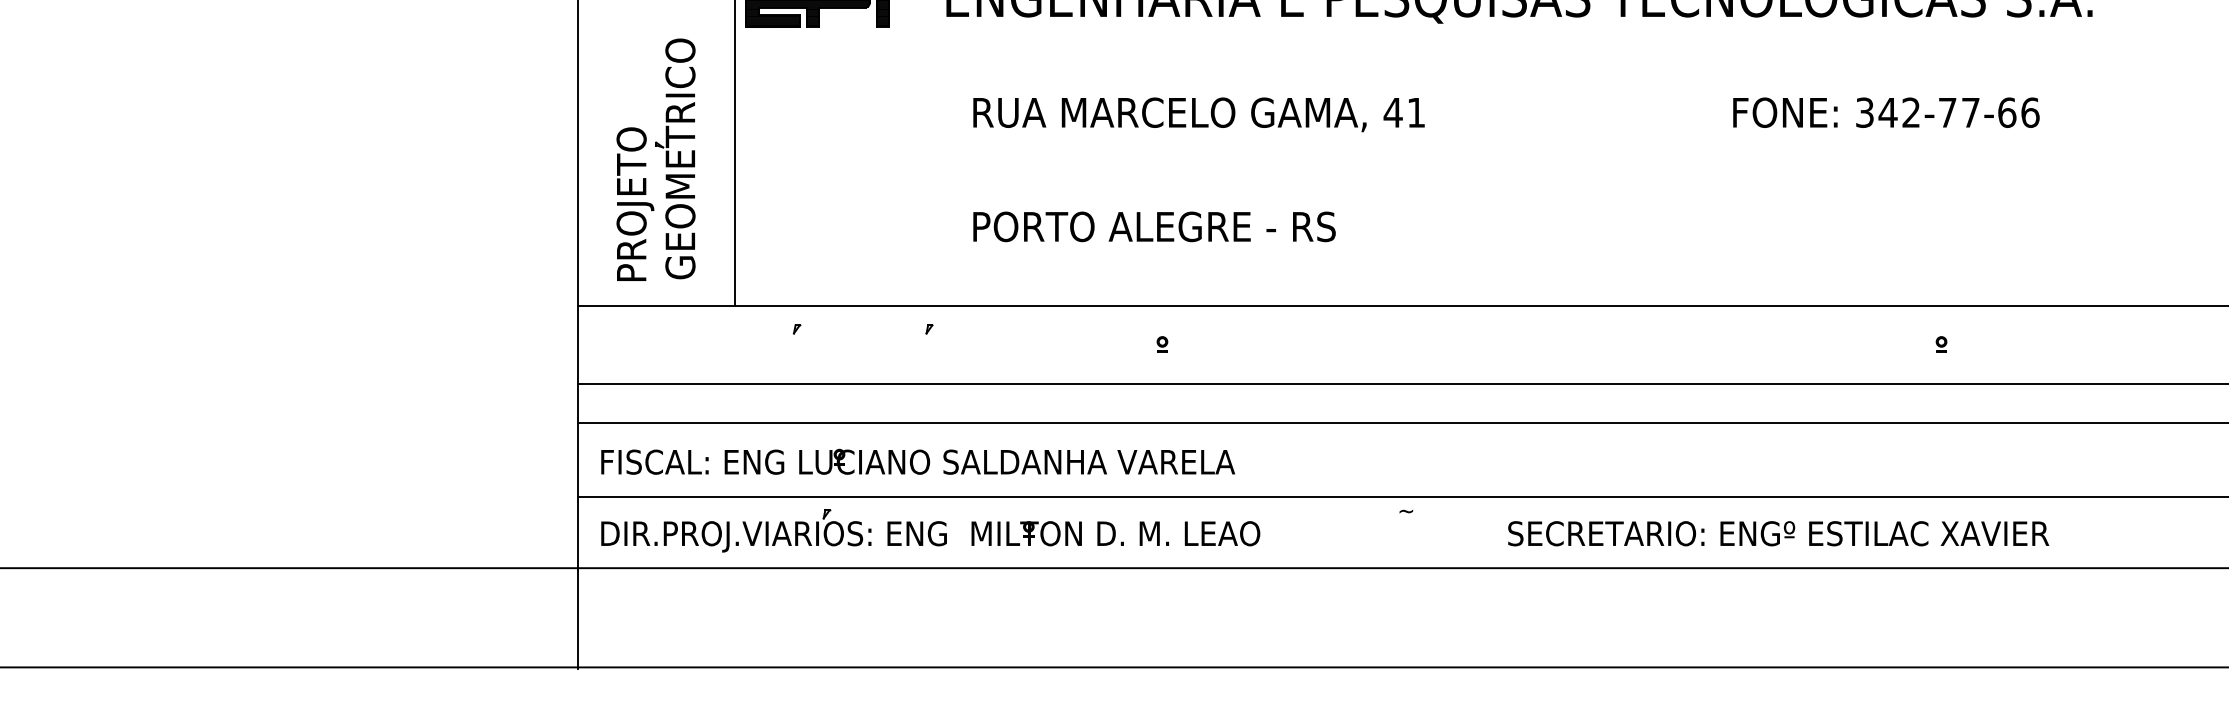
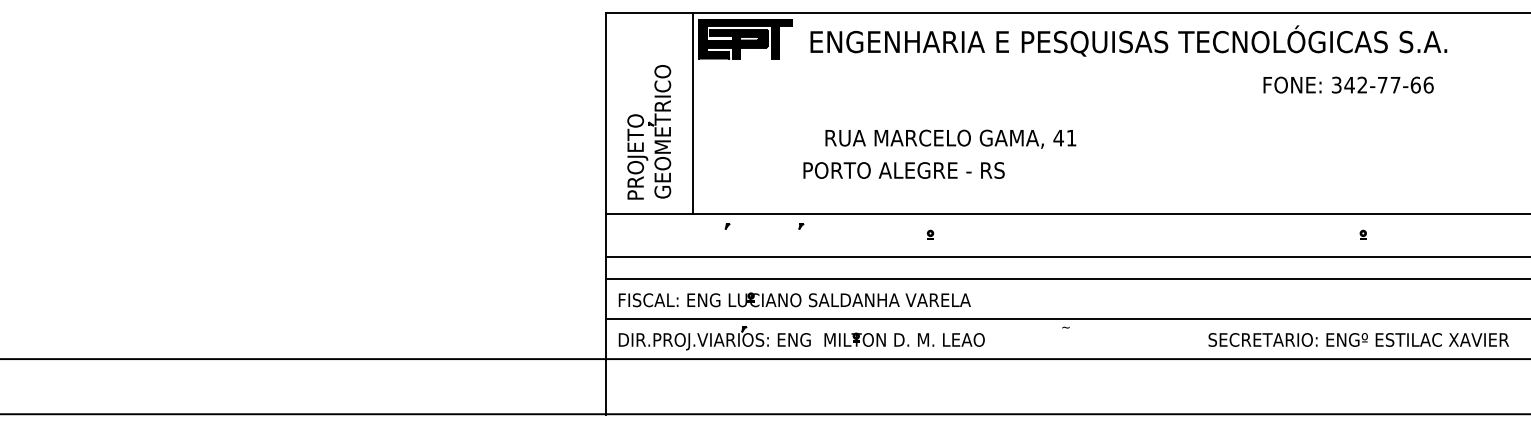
text: (1886, 111) -> (1348, 84), moved
text: (1198, 113) -> (950, 138), moved
text: (1153, 226) -> (903, 170), moved
text: (1778, 532) -> (1358, 339), moved

